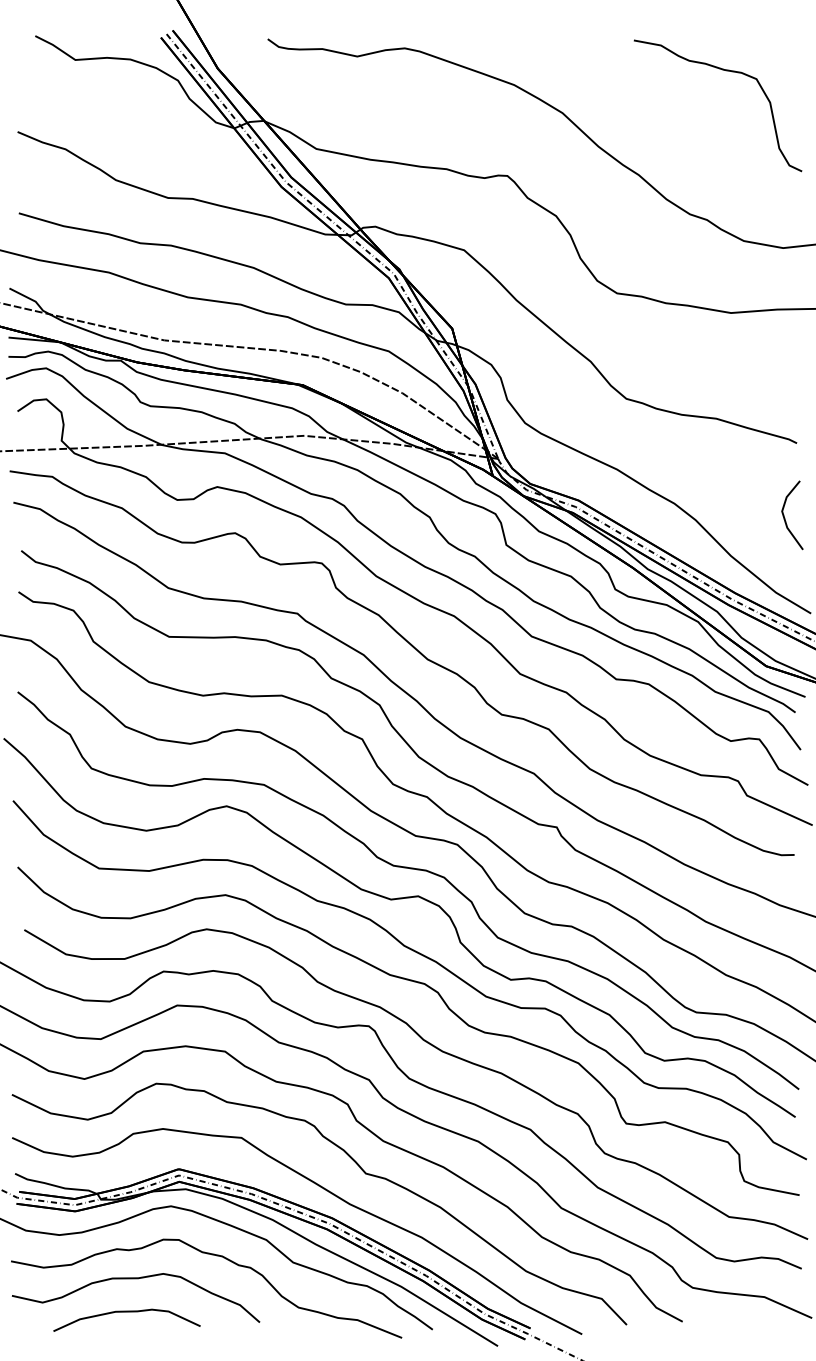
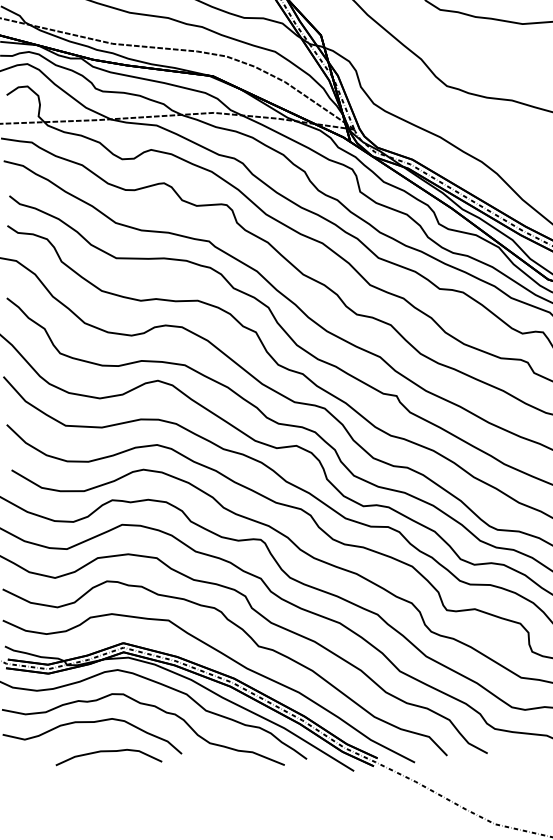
curve: (126, 1312) -> (108, 751), moved

